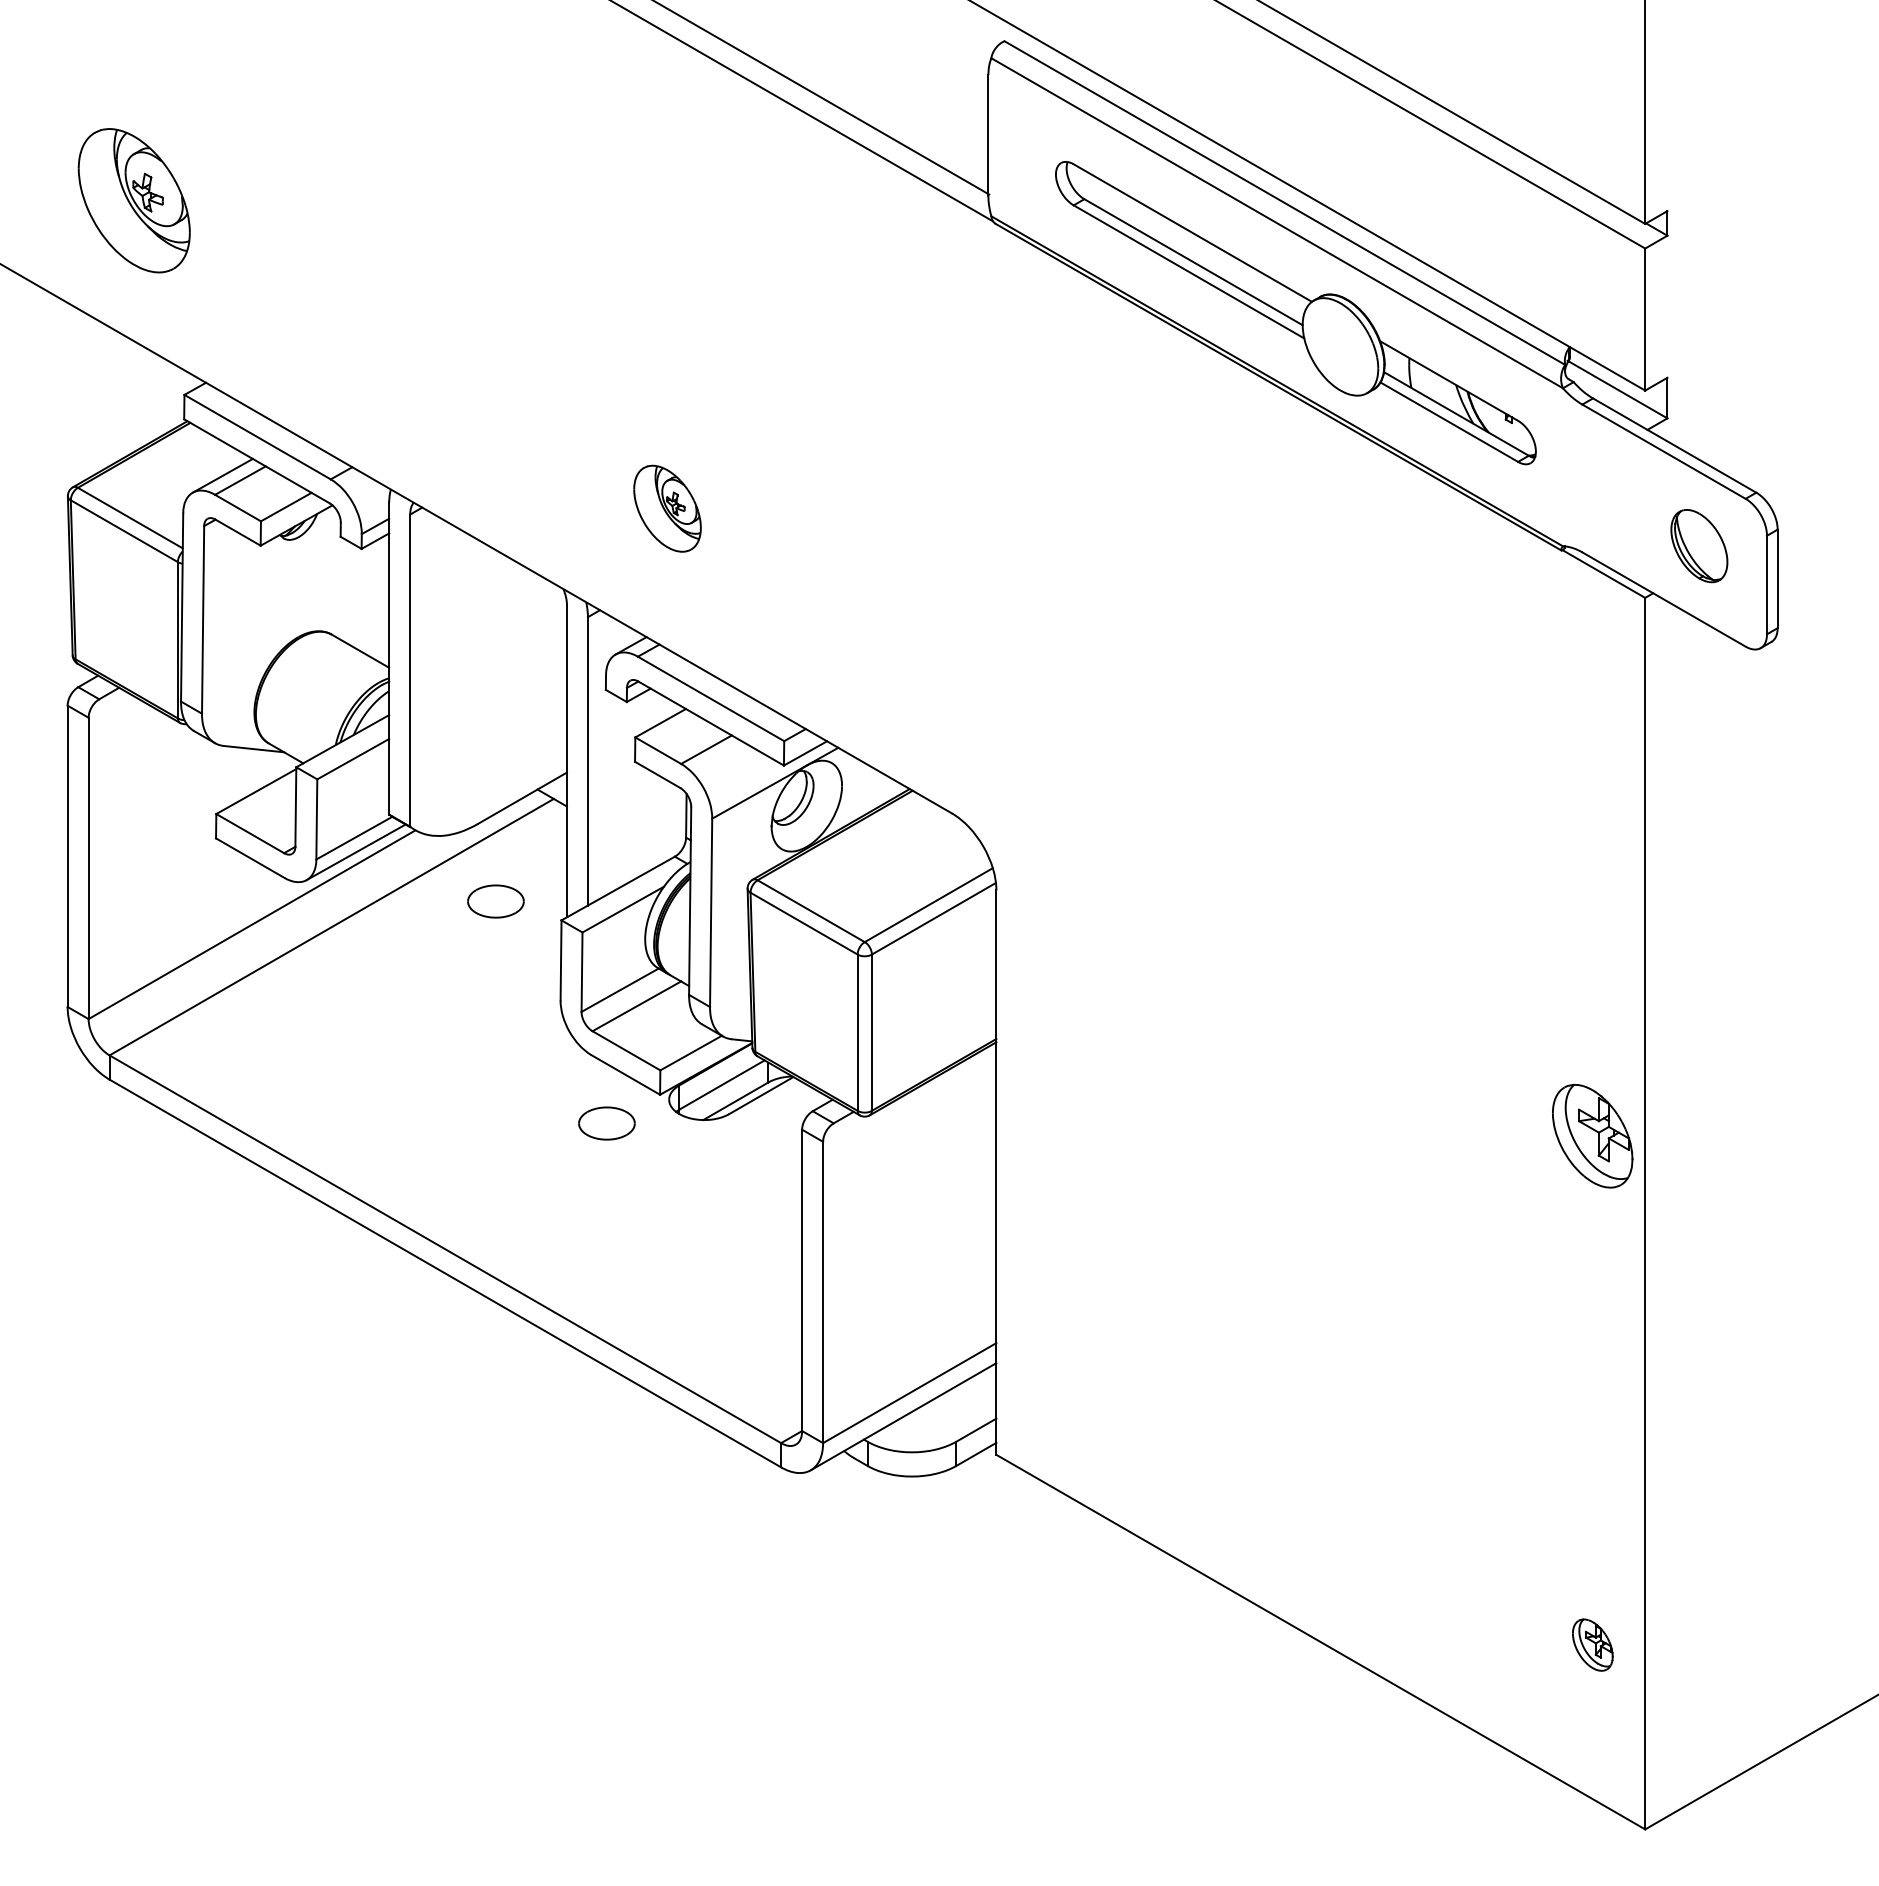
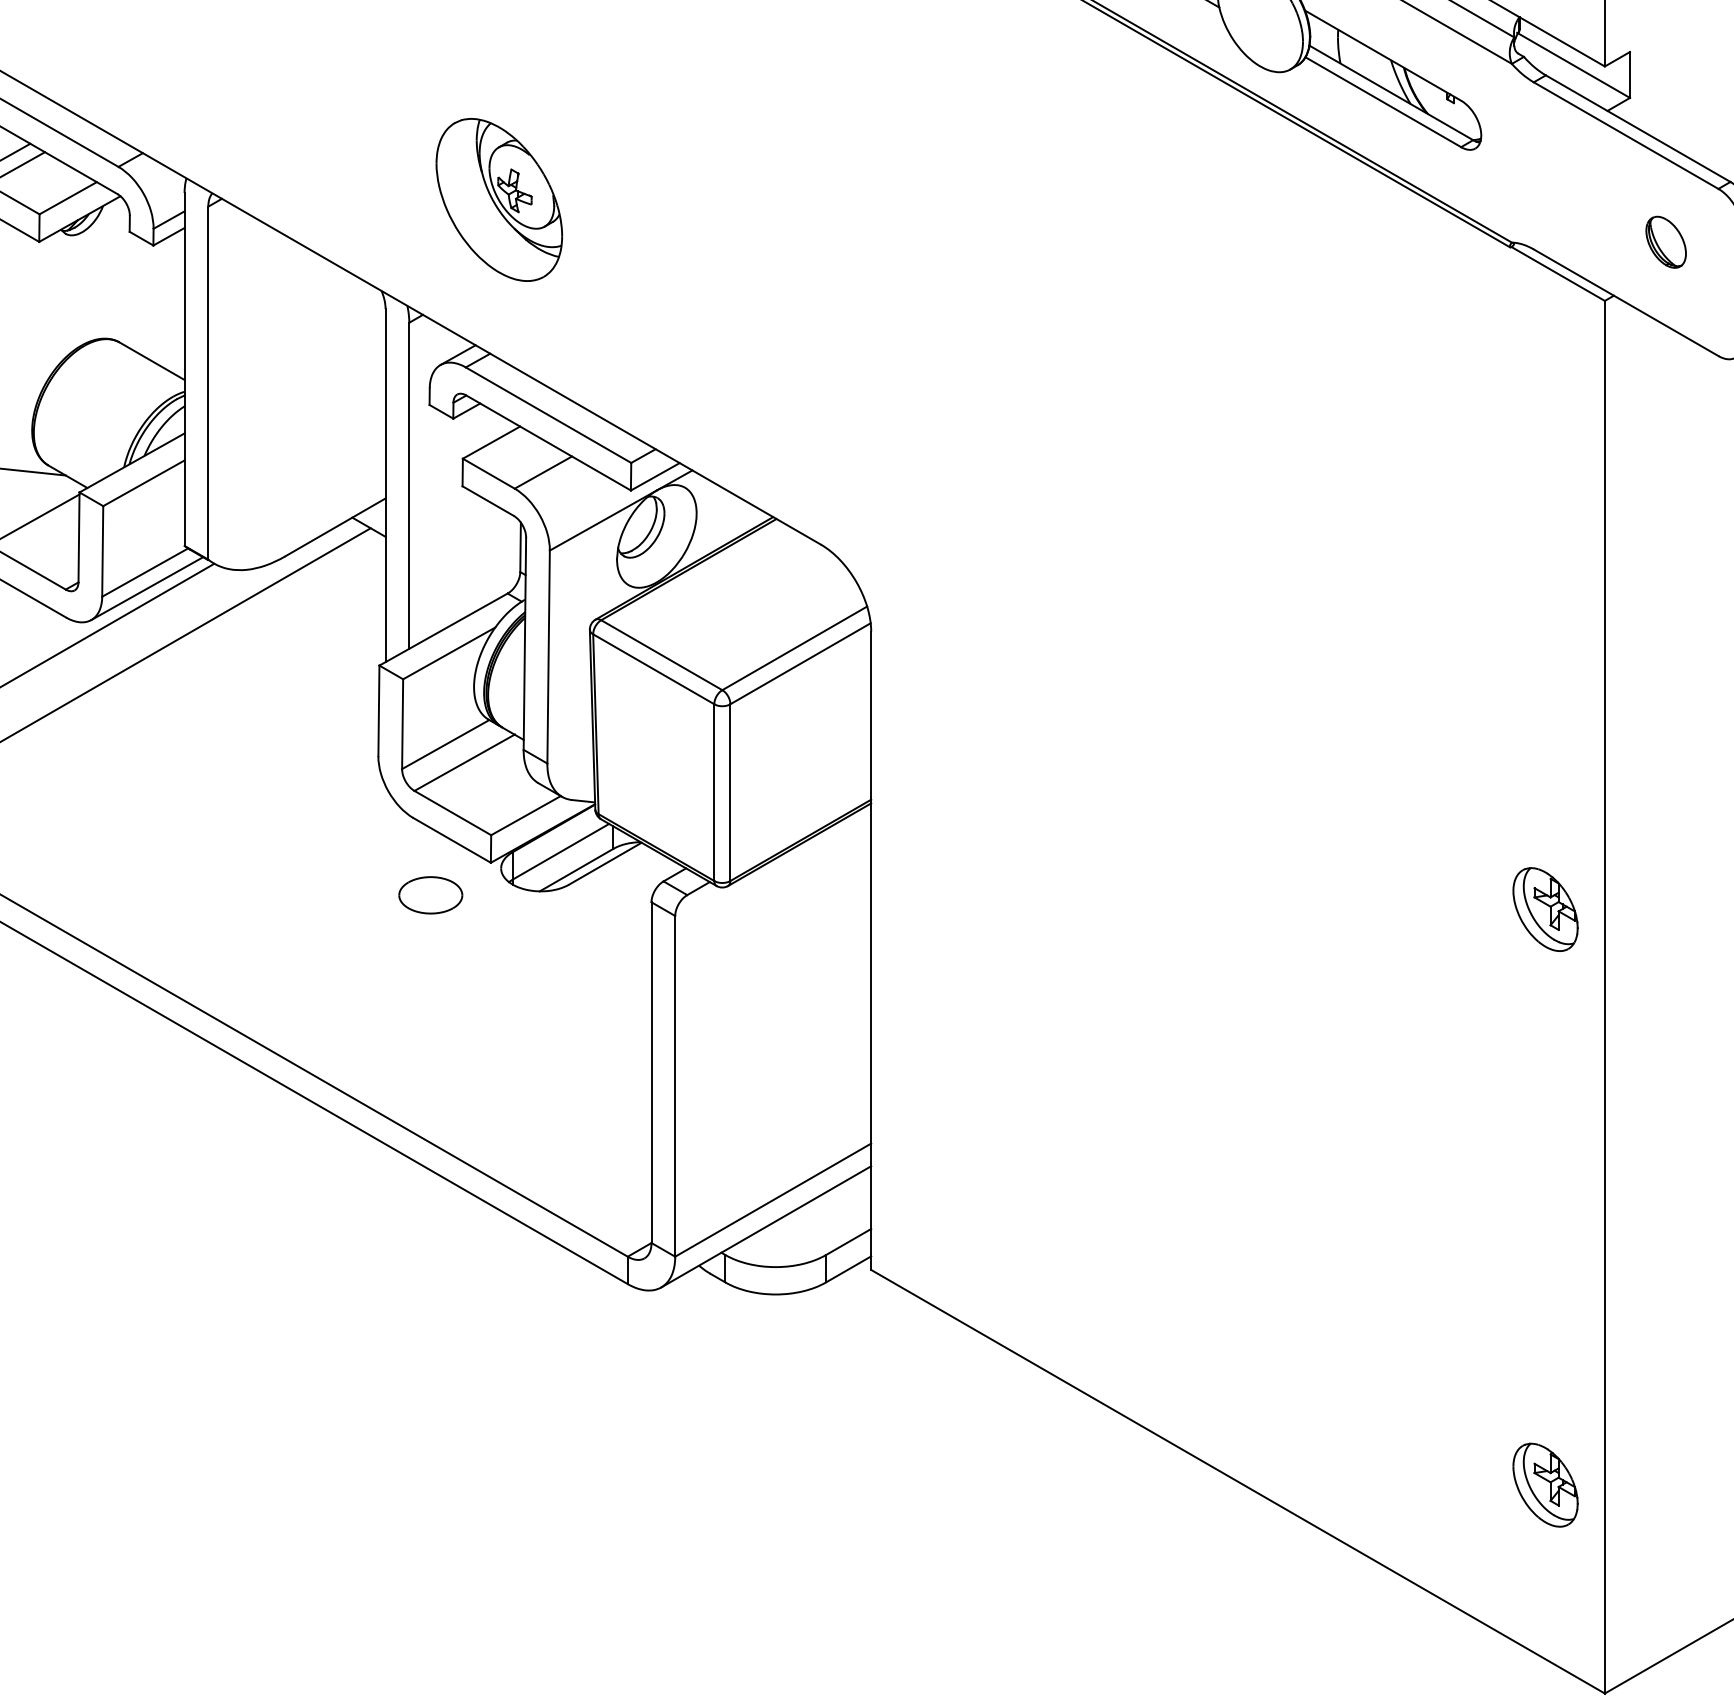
part: (667, 508) -> (499, 199), size x1.67
part: (1699, 545) -> (1666, 241), size x0.62
part: (495, 901) -> (304, 644), removed
part: (1592, 1135) -> (1545, 908), size x0.71
part: (1592, 1644) -> (1545, 1484), size x1.43

